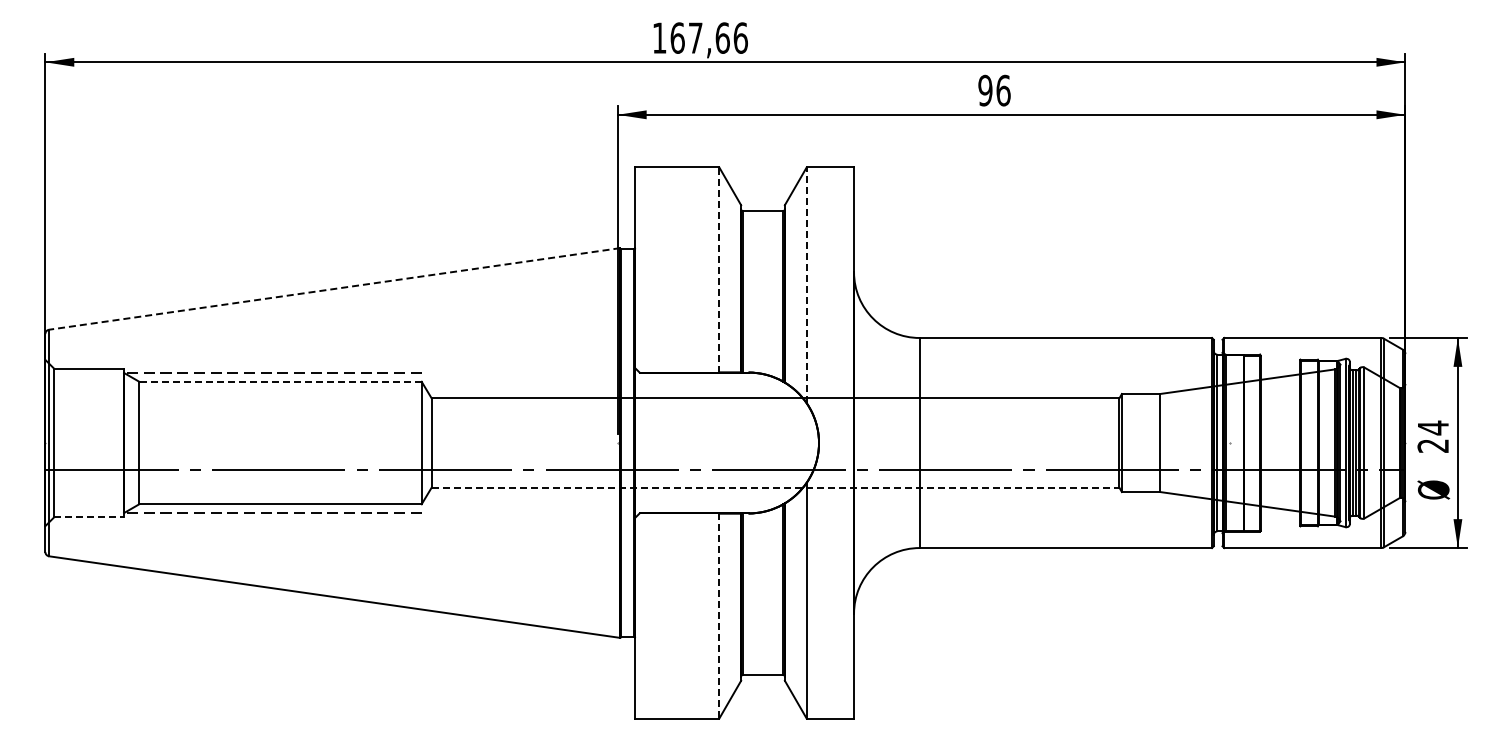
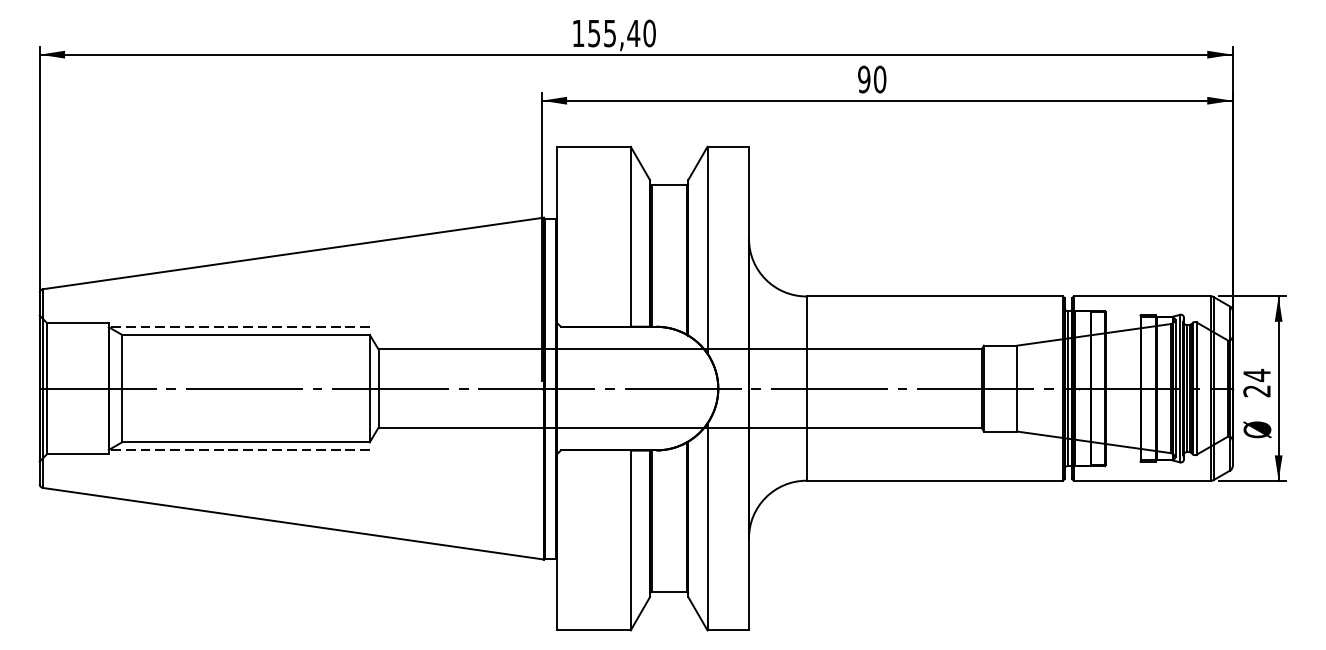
text: (708, 37) -> (621, 32), 167,66 -> 155,40
text: (1003, 90) -> (880, 79), 96 -> 90
line: (719, 269) -> (630, 236), dashed -> solid
line: (806, 285) -> (707, 250), dashed -> solid
line: (334, 288) -> (293, 253), dashed -> solid
line: (279, 381) -> (245, 334), dashed -> solid
line: (725, 470) -> (636, 389), moved
line: (775, 487) -> (680, 427), dashed -> solid
line: (89, 517) -> (78, 453), dashed -> solid
line: (719, 616) -> (630, 540), dashed -> solid

